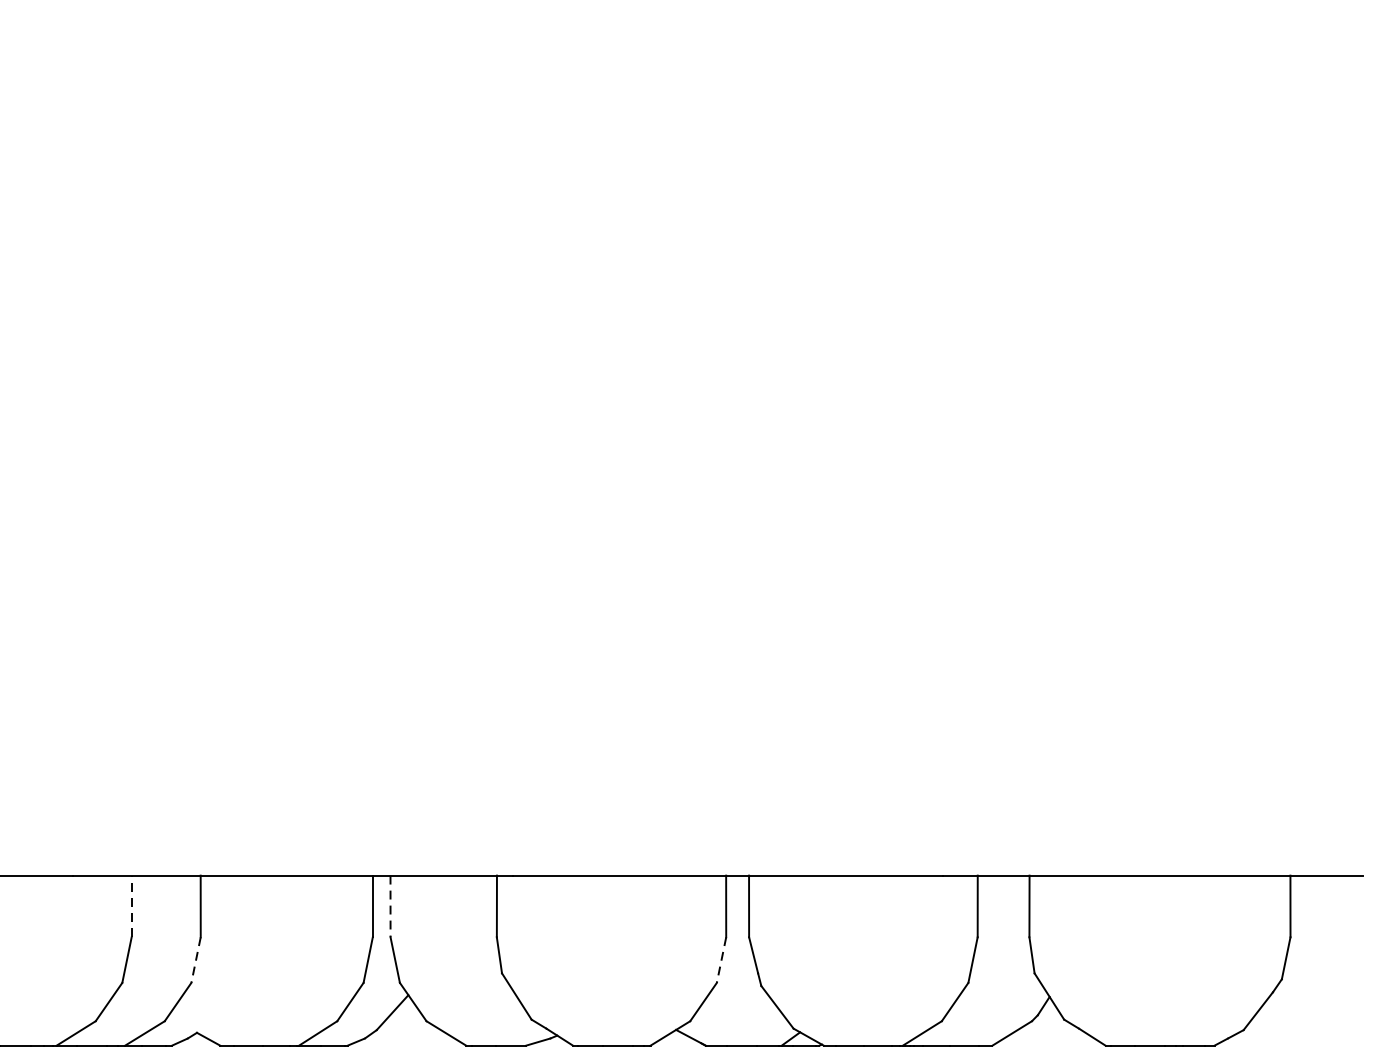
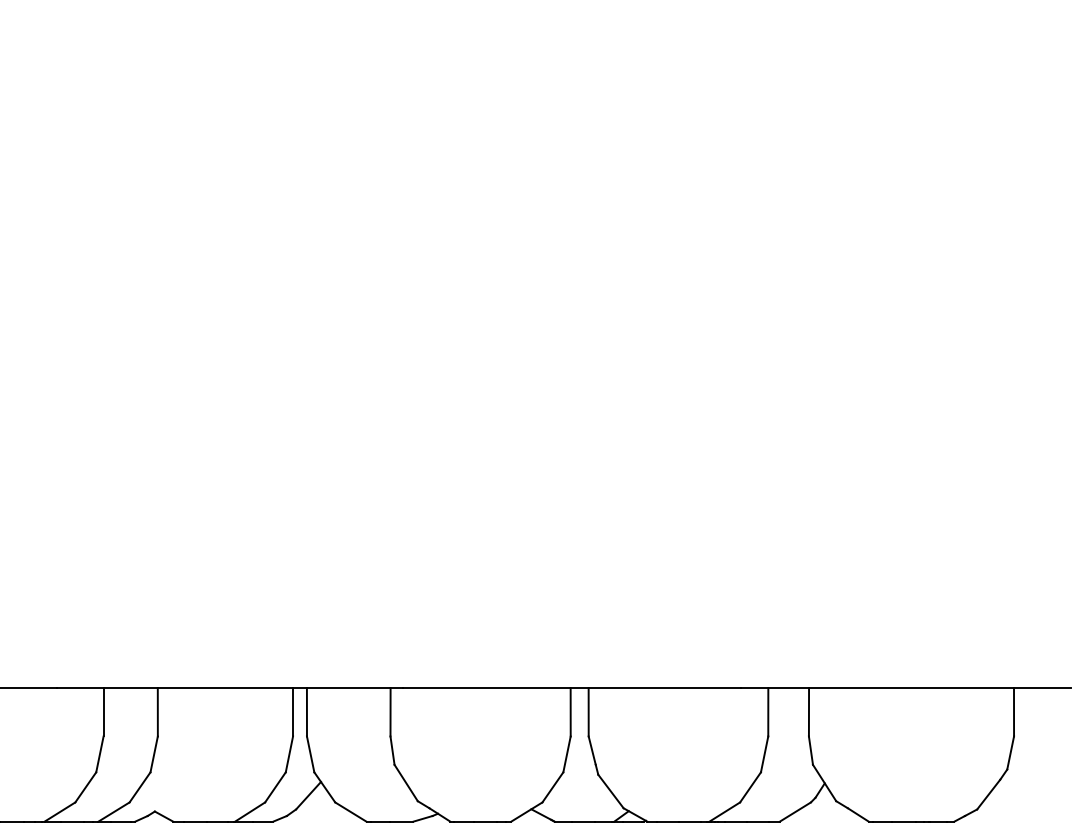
line: (131, 905) -> (103, 711), dashed -> solid
line: (389, 906) -> (306, 712), dashed -> solid
line: (196, 960) -> (154, 754), dashed -> solid
line: (720, 960) -> (566, 754), dashed -> solid

